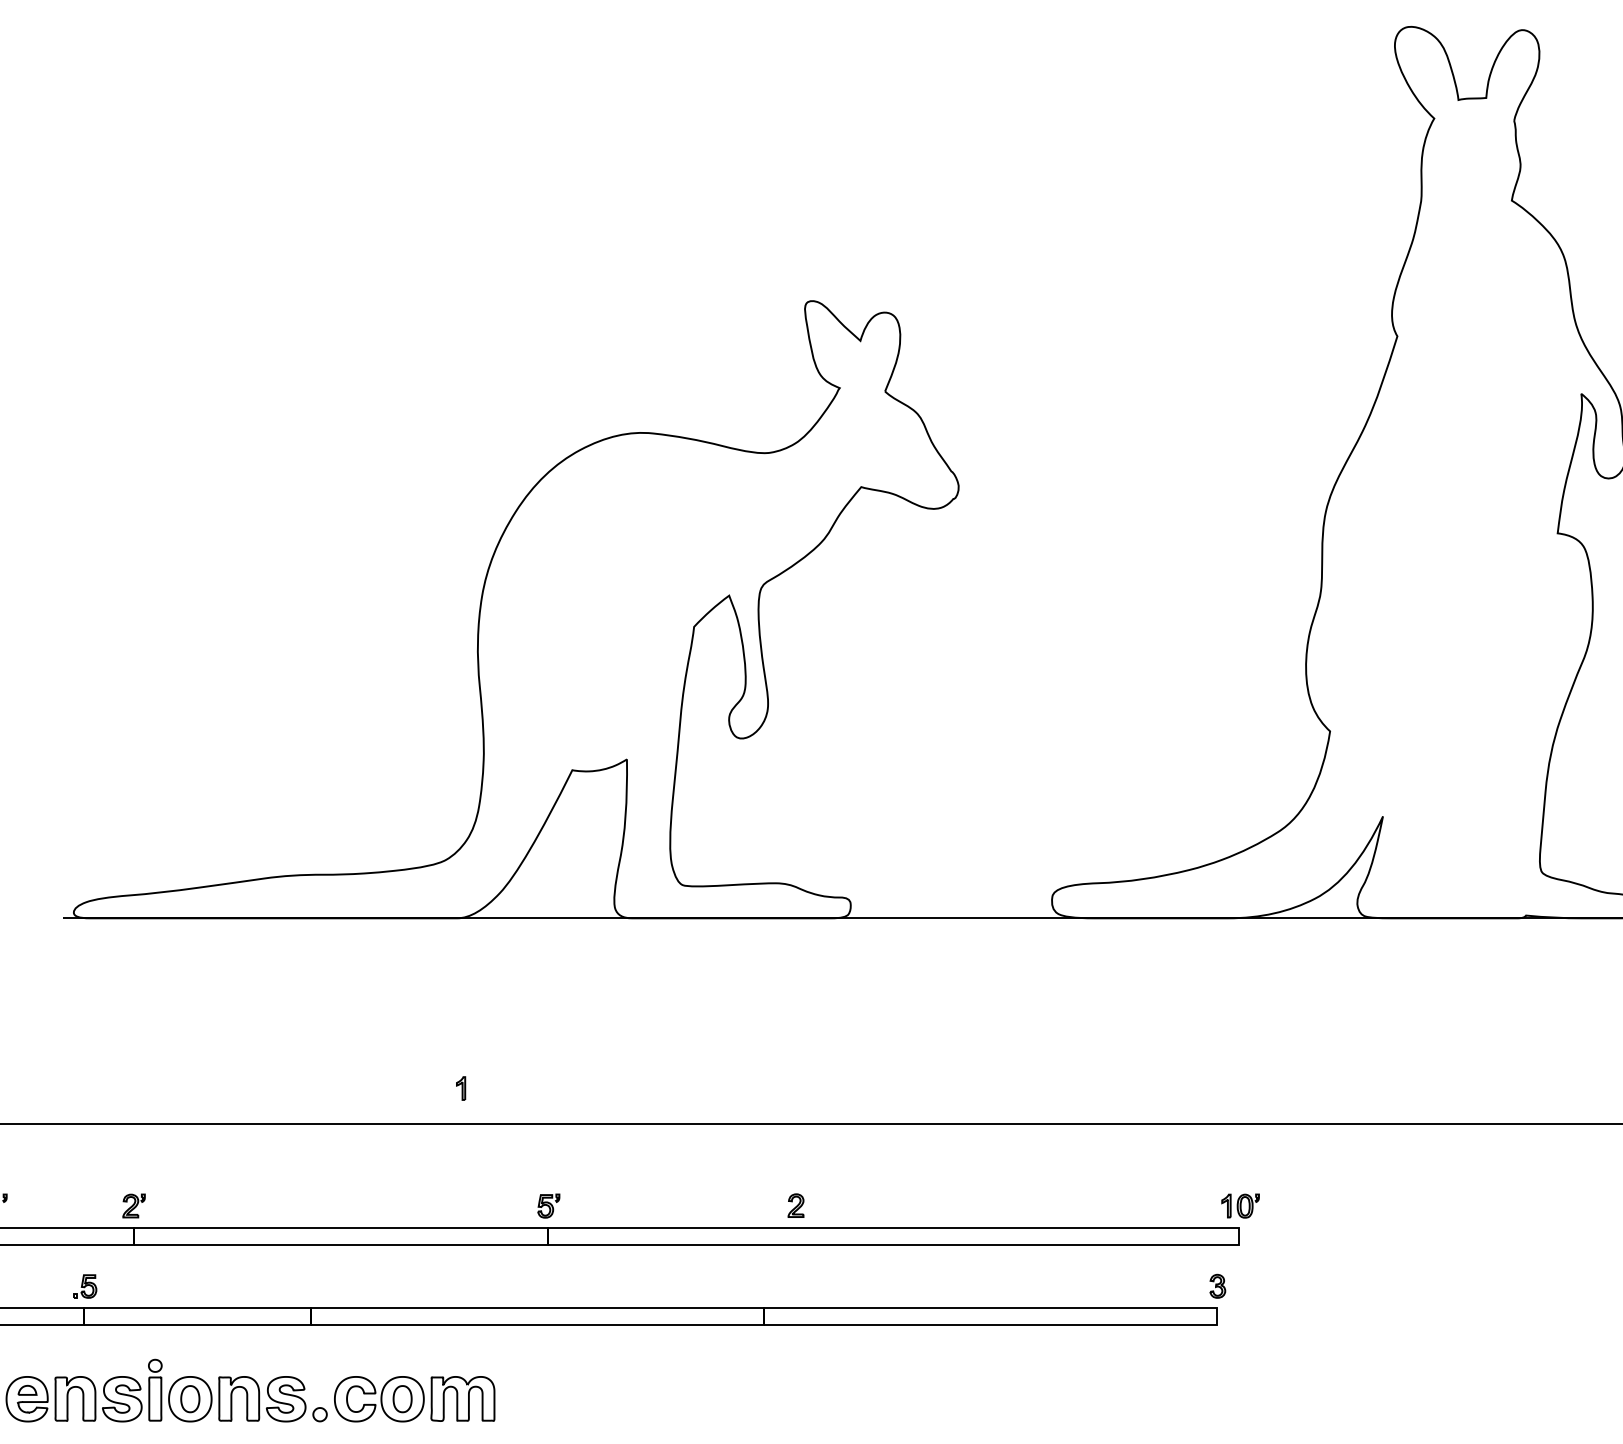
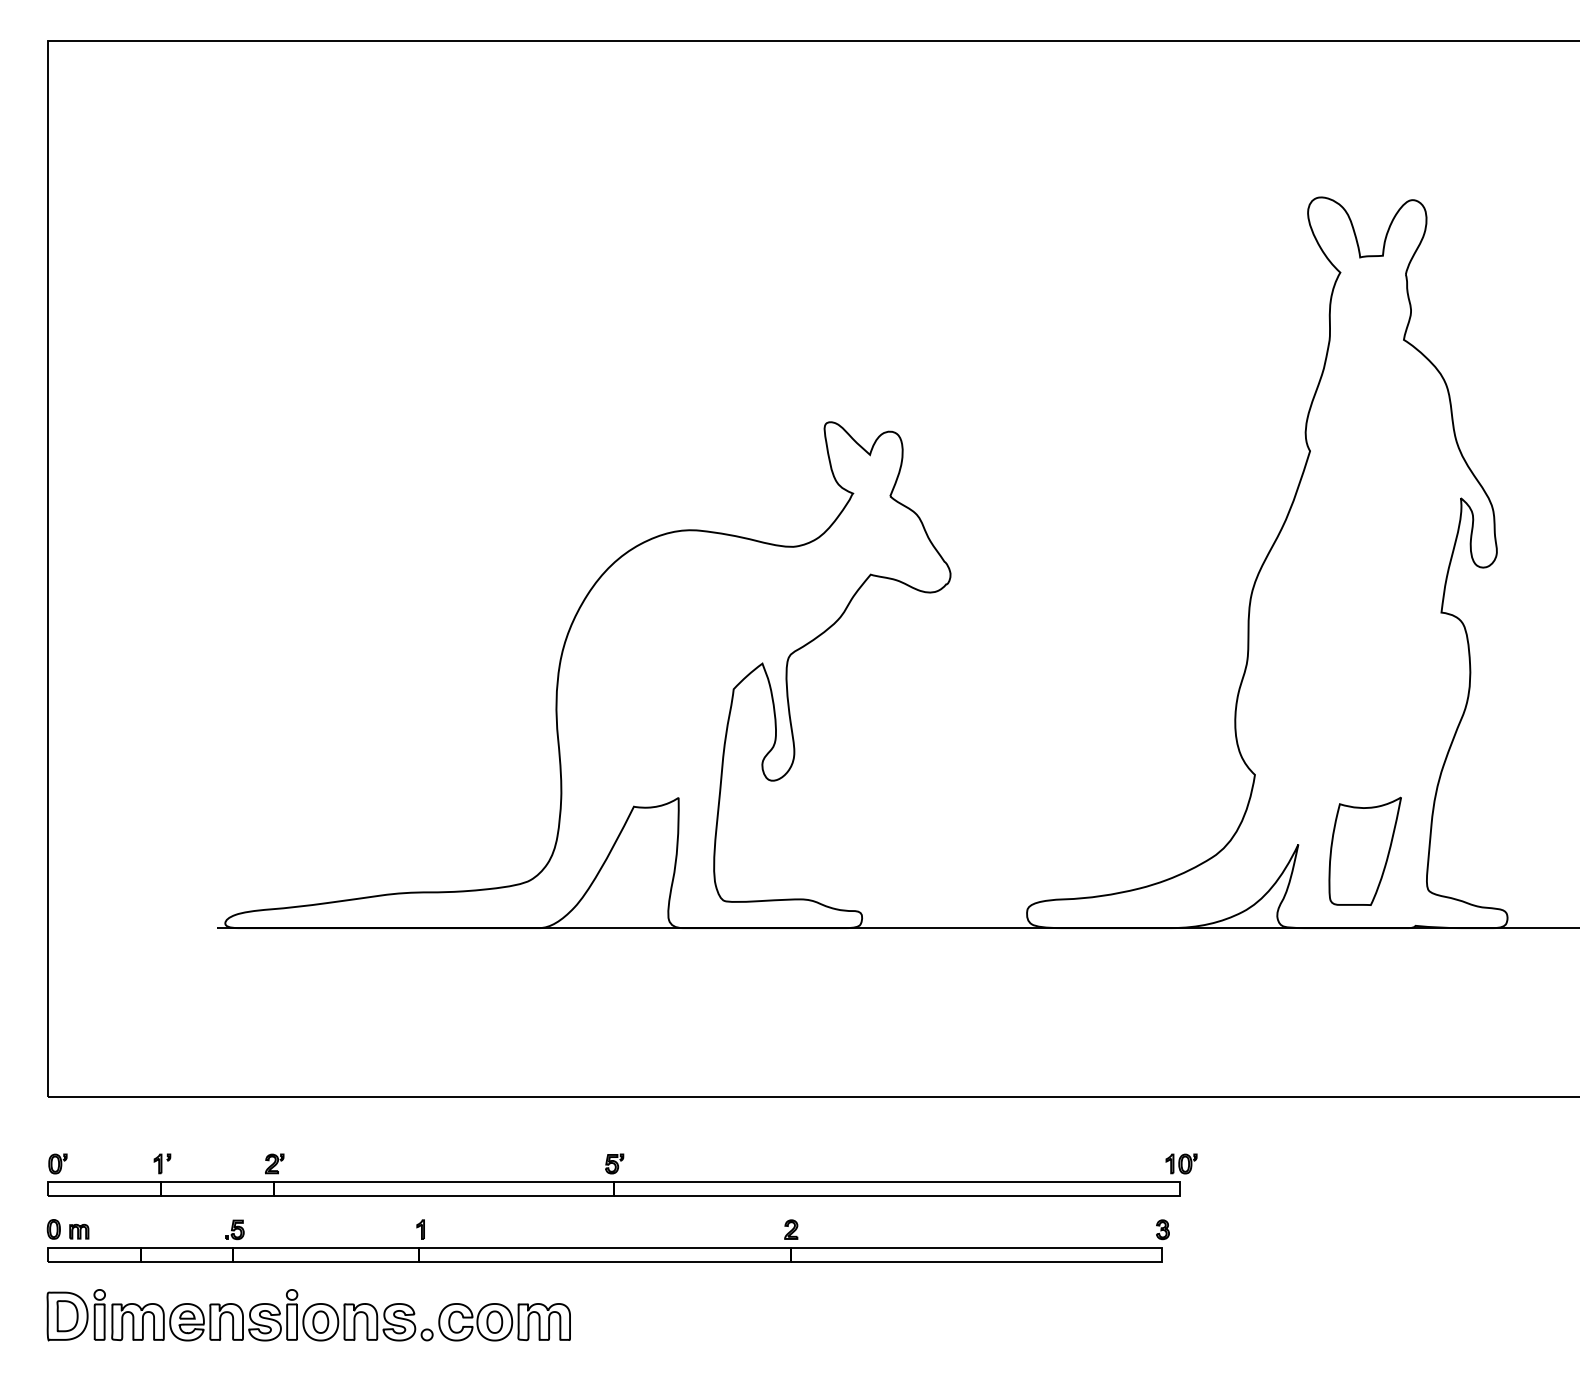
part: (1463, 823) -> (1364, 850), added
part: (460, 1088) -> (420, 1229), moved
part: (796, 1205) -> (791, 1229), moved

